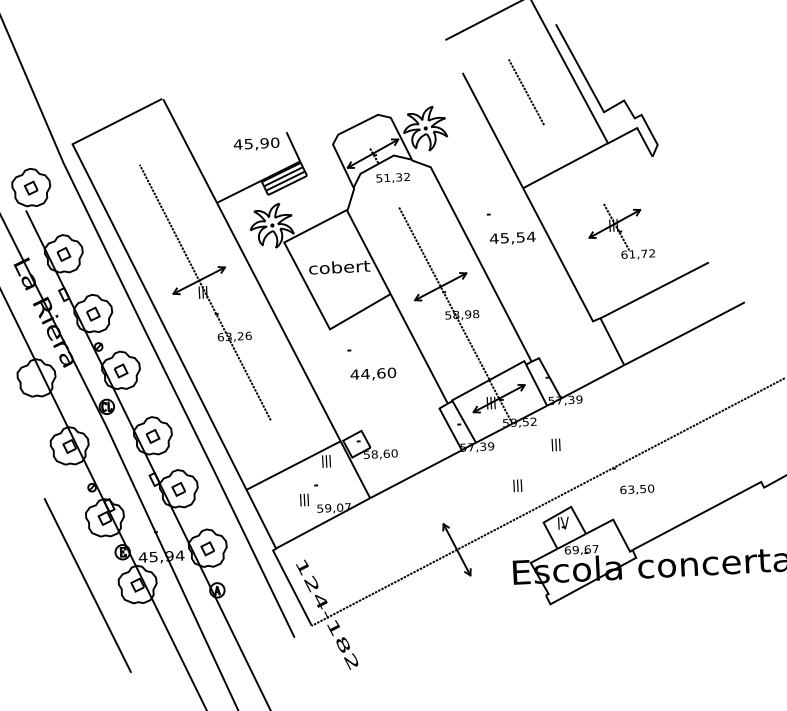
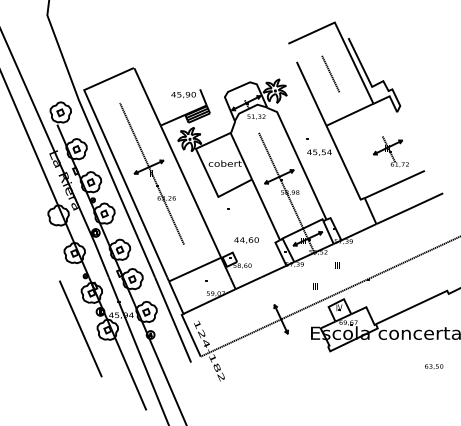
part: (619, 231) -> (390, 151), moved
text: (373, 374) -> (246, 240), moved
text: (637, 489) -> (434, 366), moved

